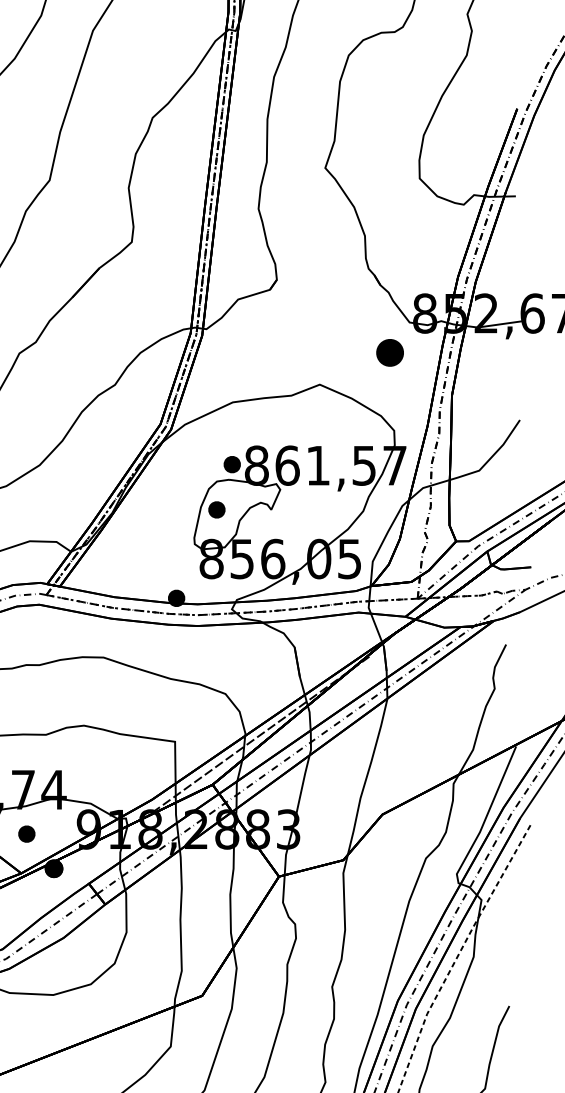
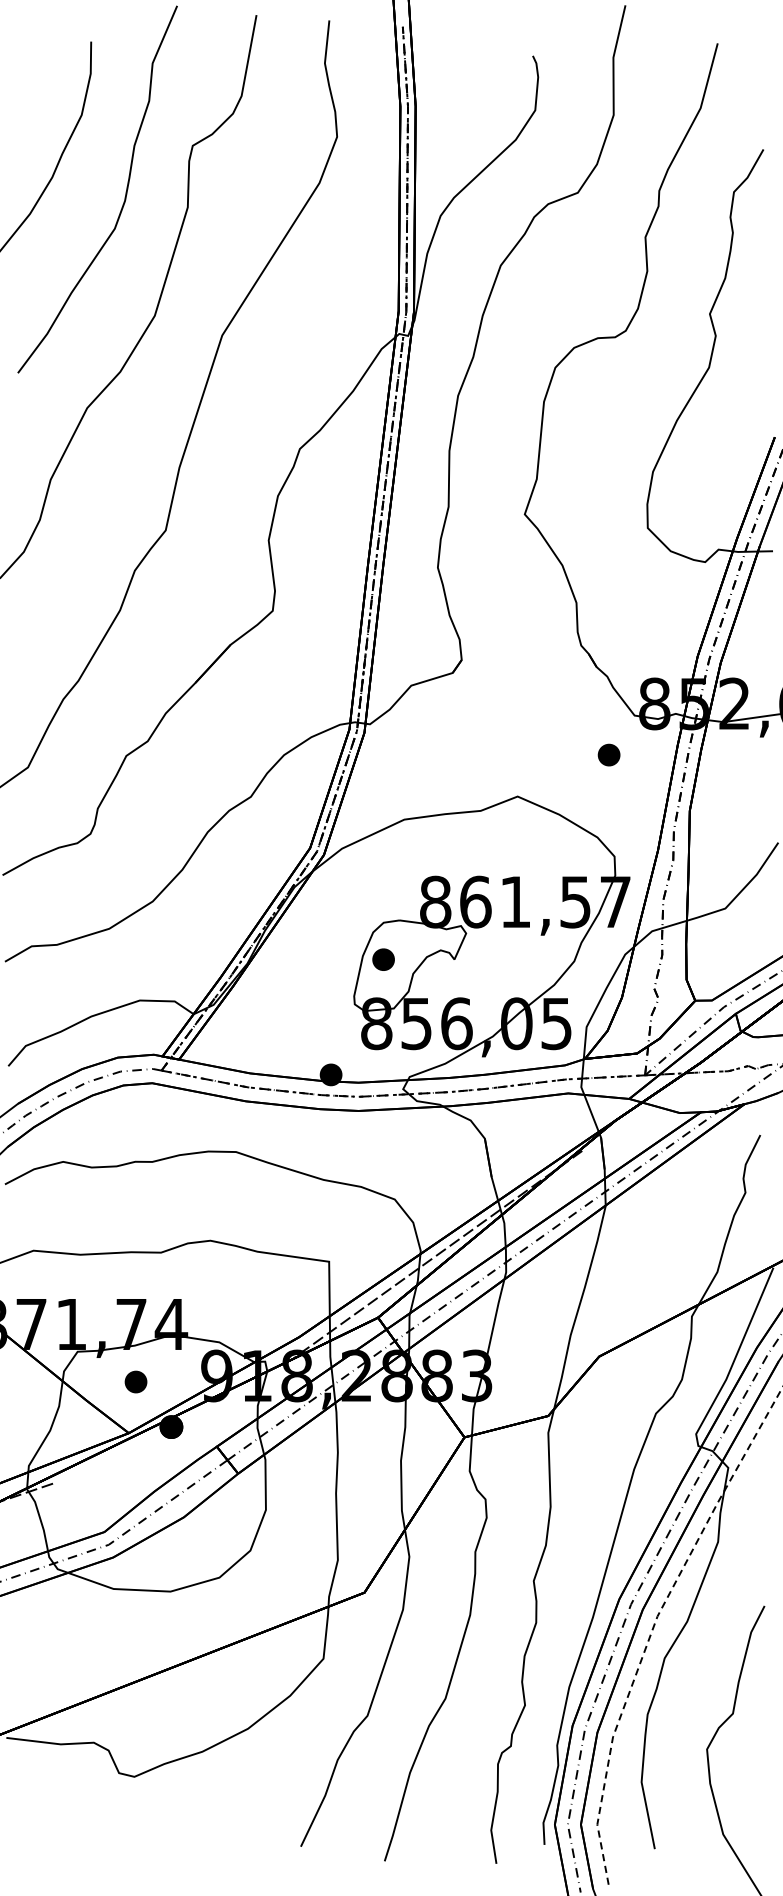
part: (389, 352) -> (608, 754), size x0.62
part: (232, 464) -> (403, 900), removed

